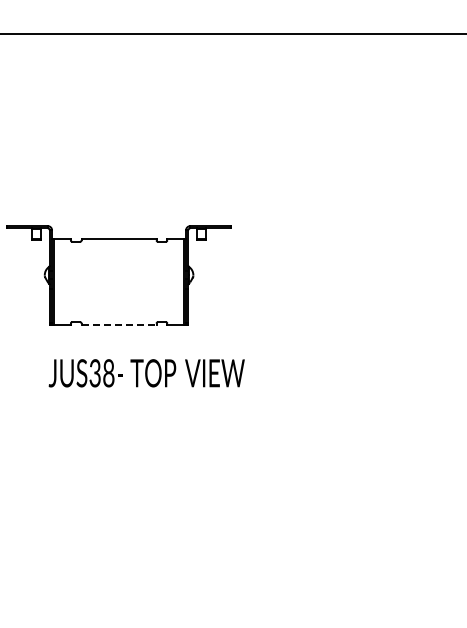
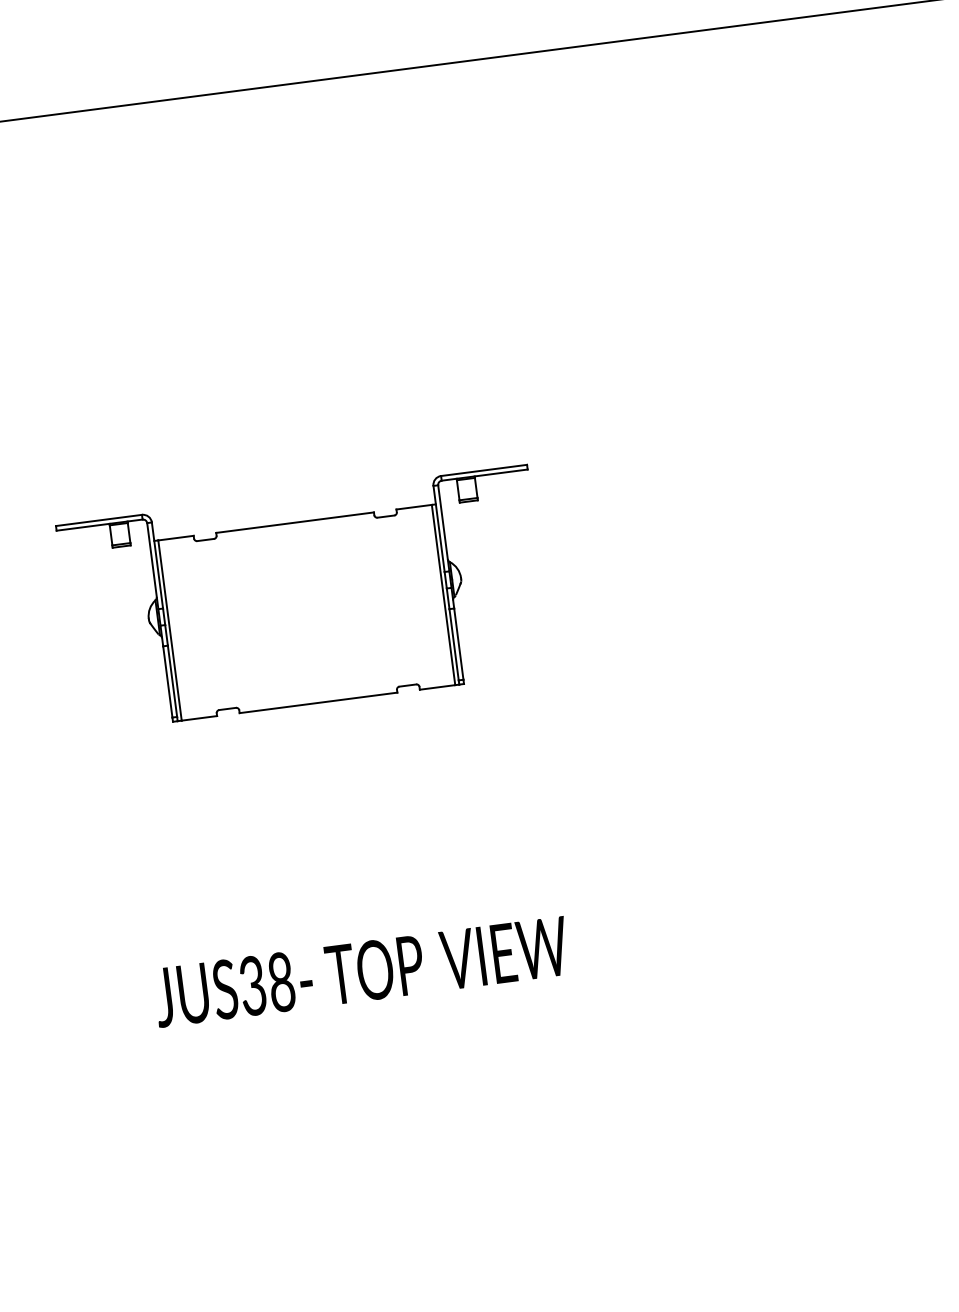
line: (119, 324) -> (319, 702), dashed -> solid
text: (146, 373) -> (360, 972), moved

